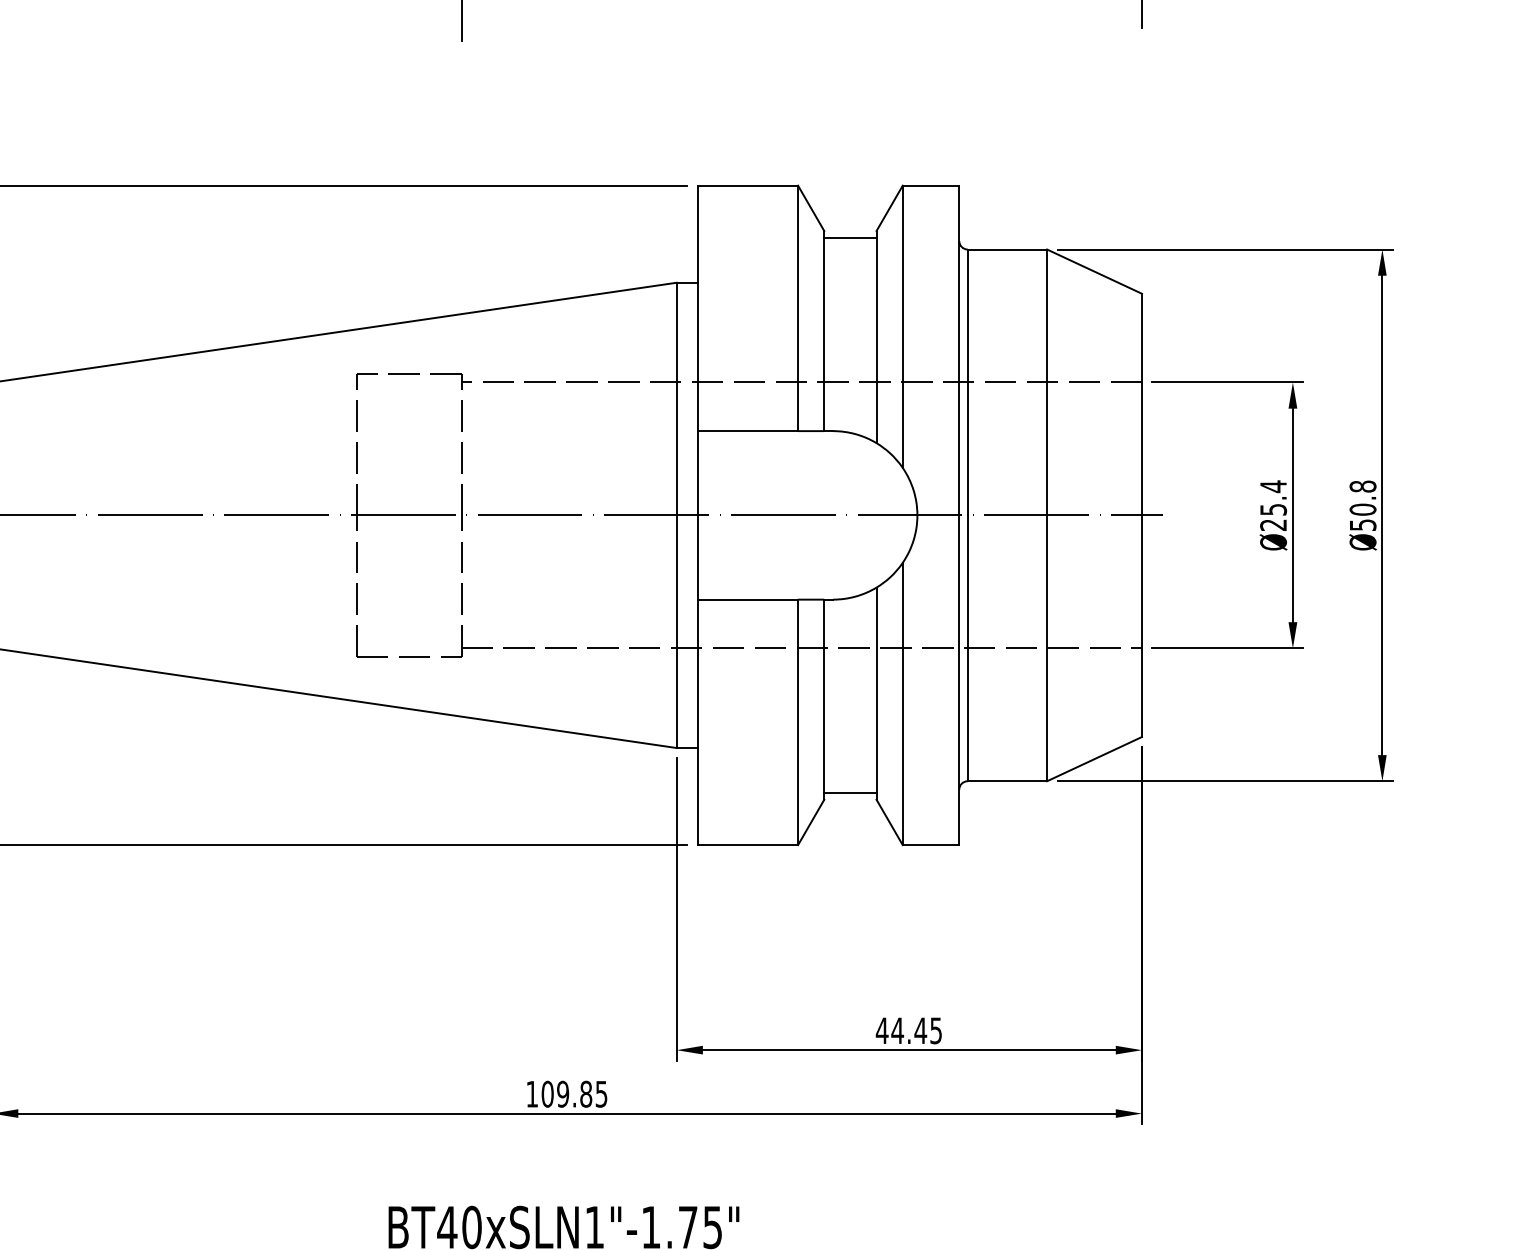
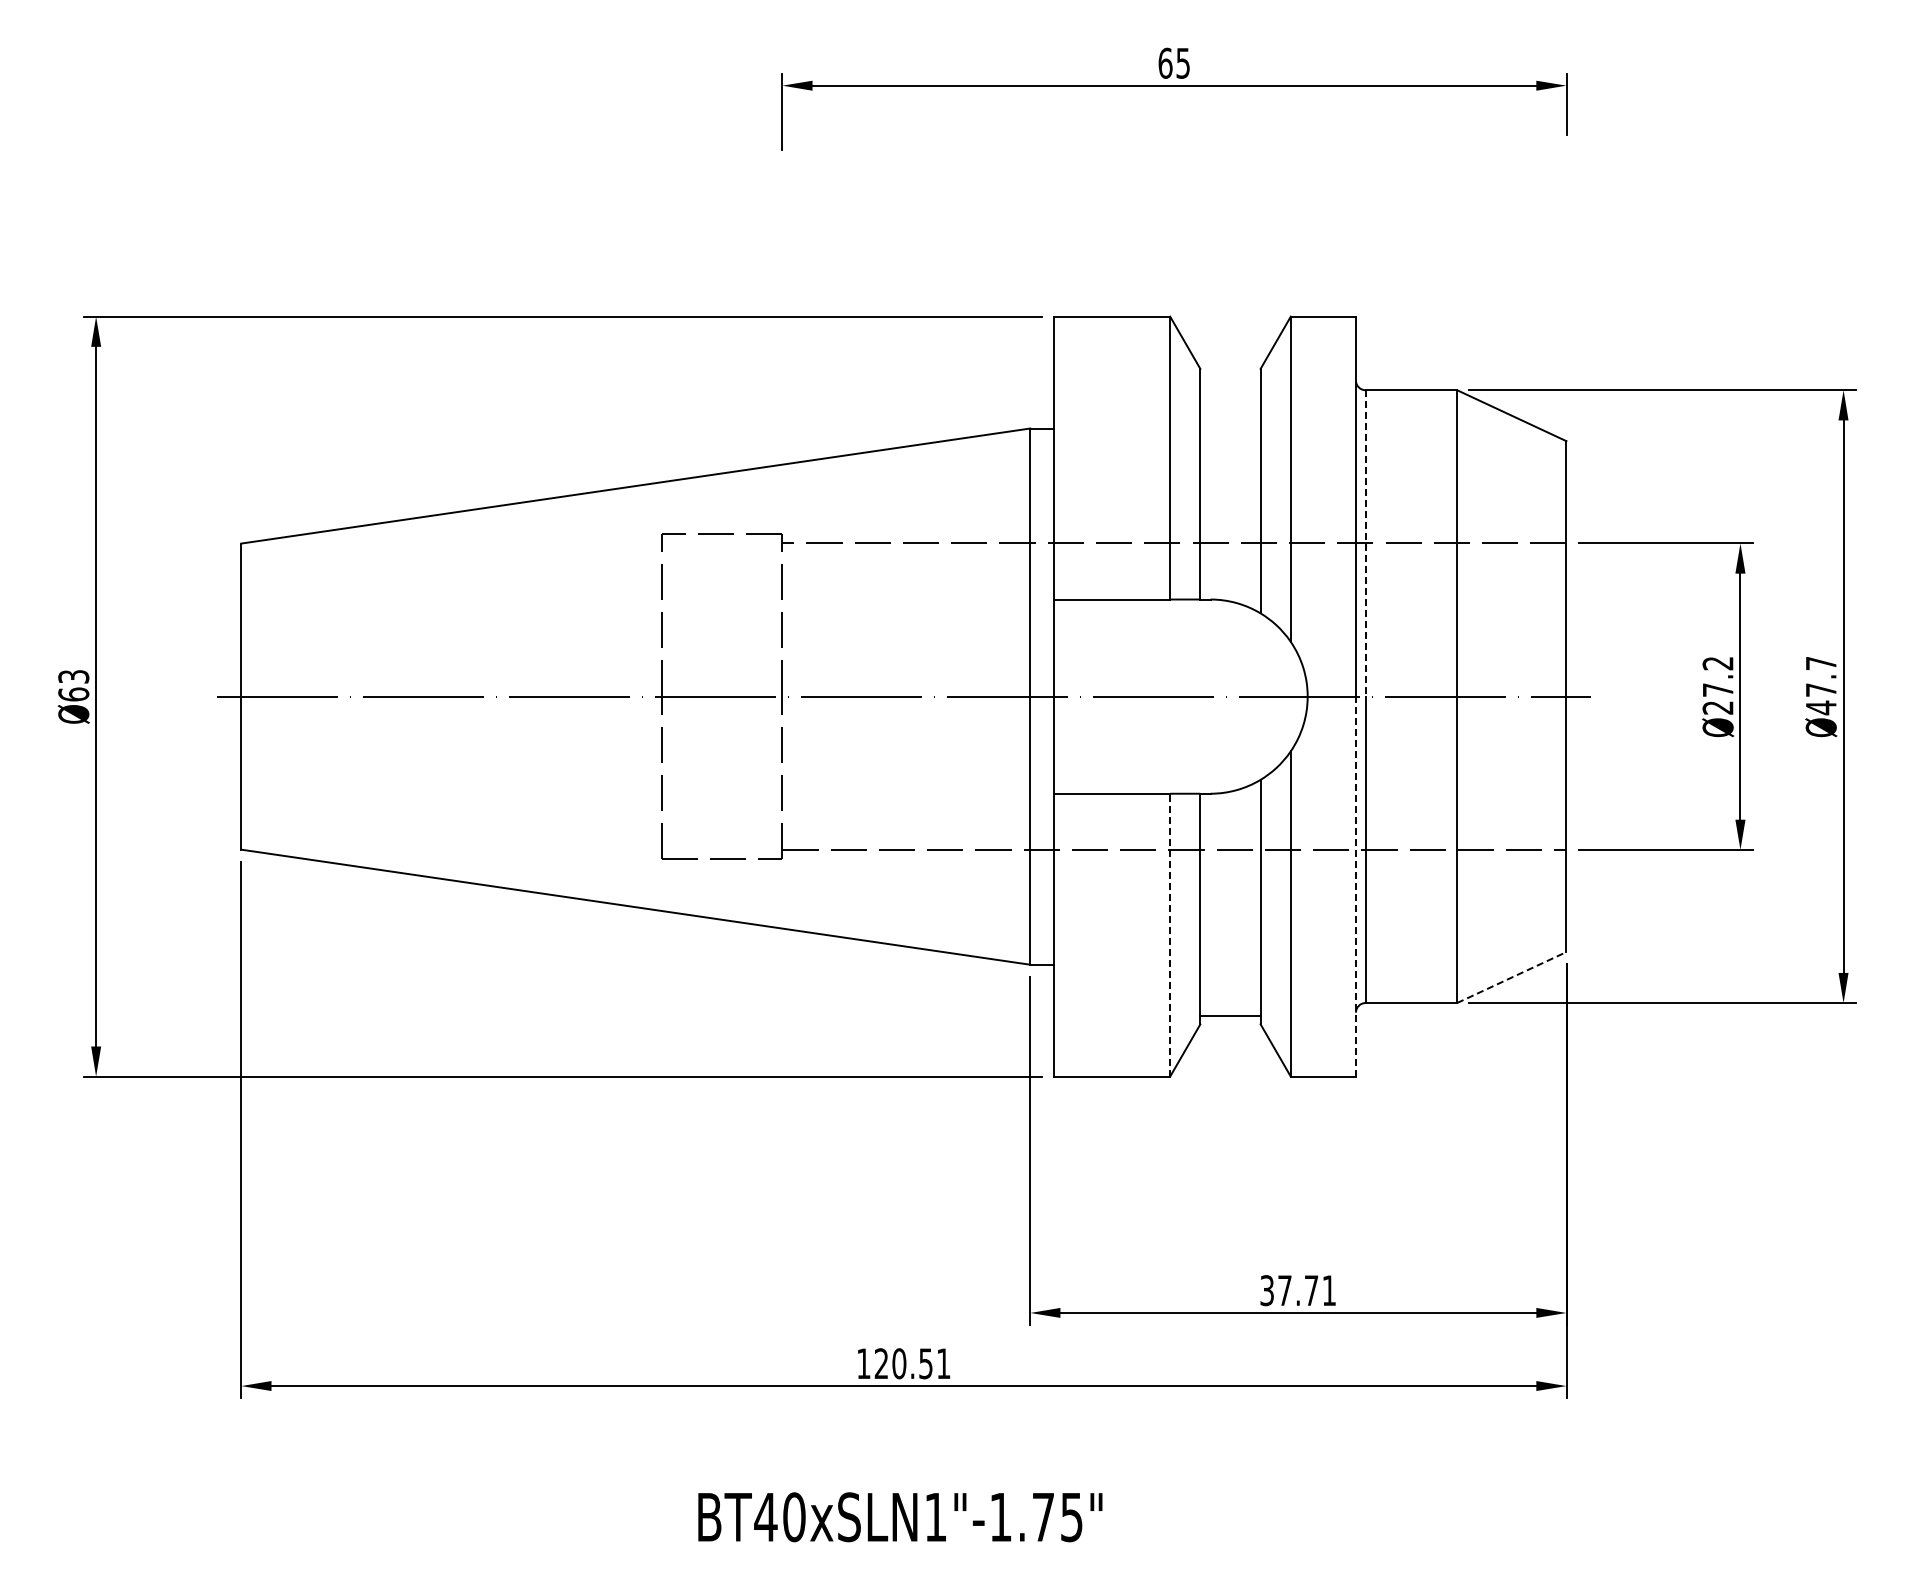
line: (850, 237) -> (1230, 376), removed
line: (967, 382) -> (1365, 543), solid -> dashed
text: (1273, 497) -> (1717, 676), Ø25.4 -> Ø27.2
text: (1362, 505) -> (1820, 685), Ø50.8 -> Ø47.7
line: (958, 680) -> (1355, 886), solid -> dashed
line: (798, 721) -> (1170, 934), solid -> dashed
line: (1095, 759) -> (1512, 977), solid -> dashed
text: (908, 1030) -> (1297, 1290), 44.45 -> 37.71
text: (574, 1094) -> (912, 1363), 109.85 -> 120.51

